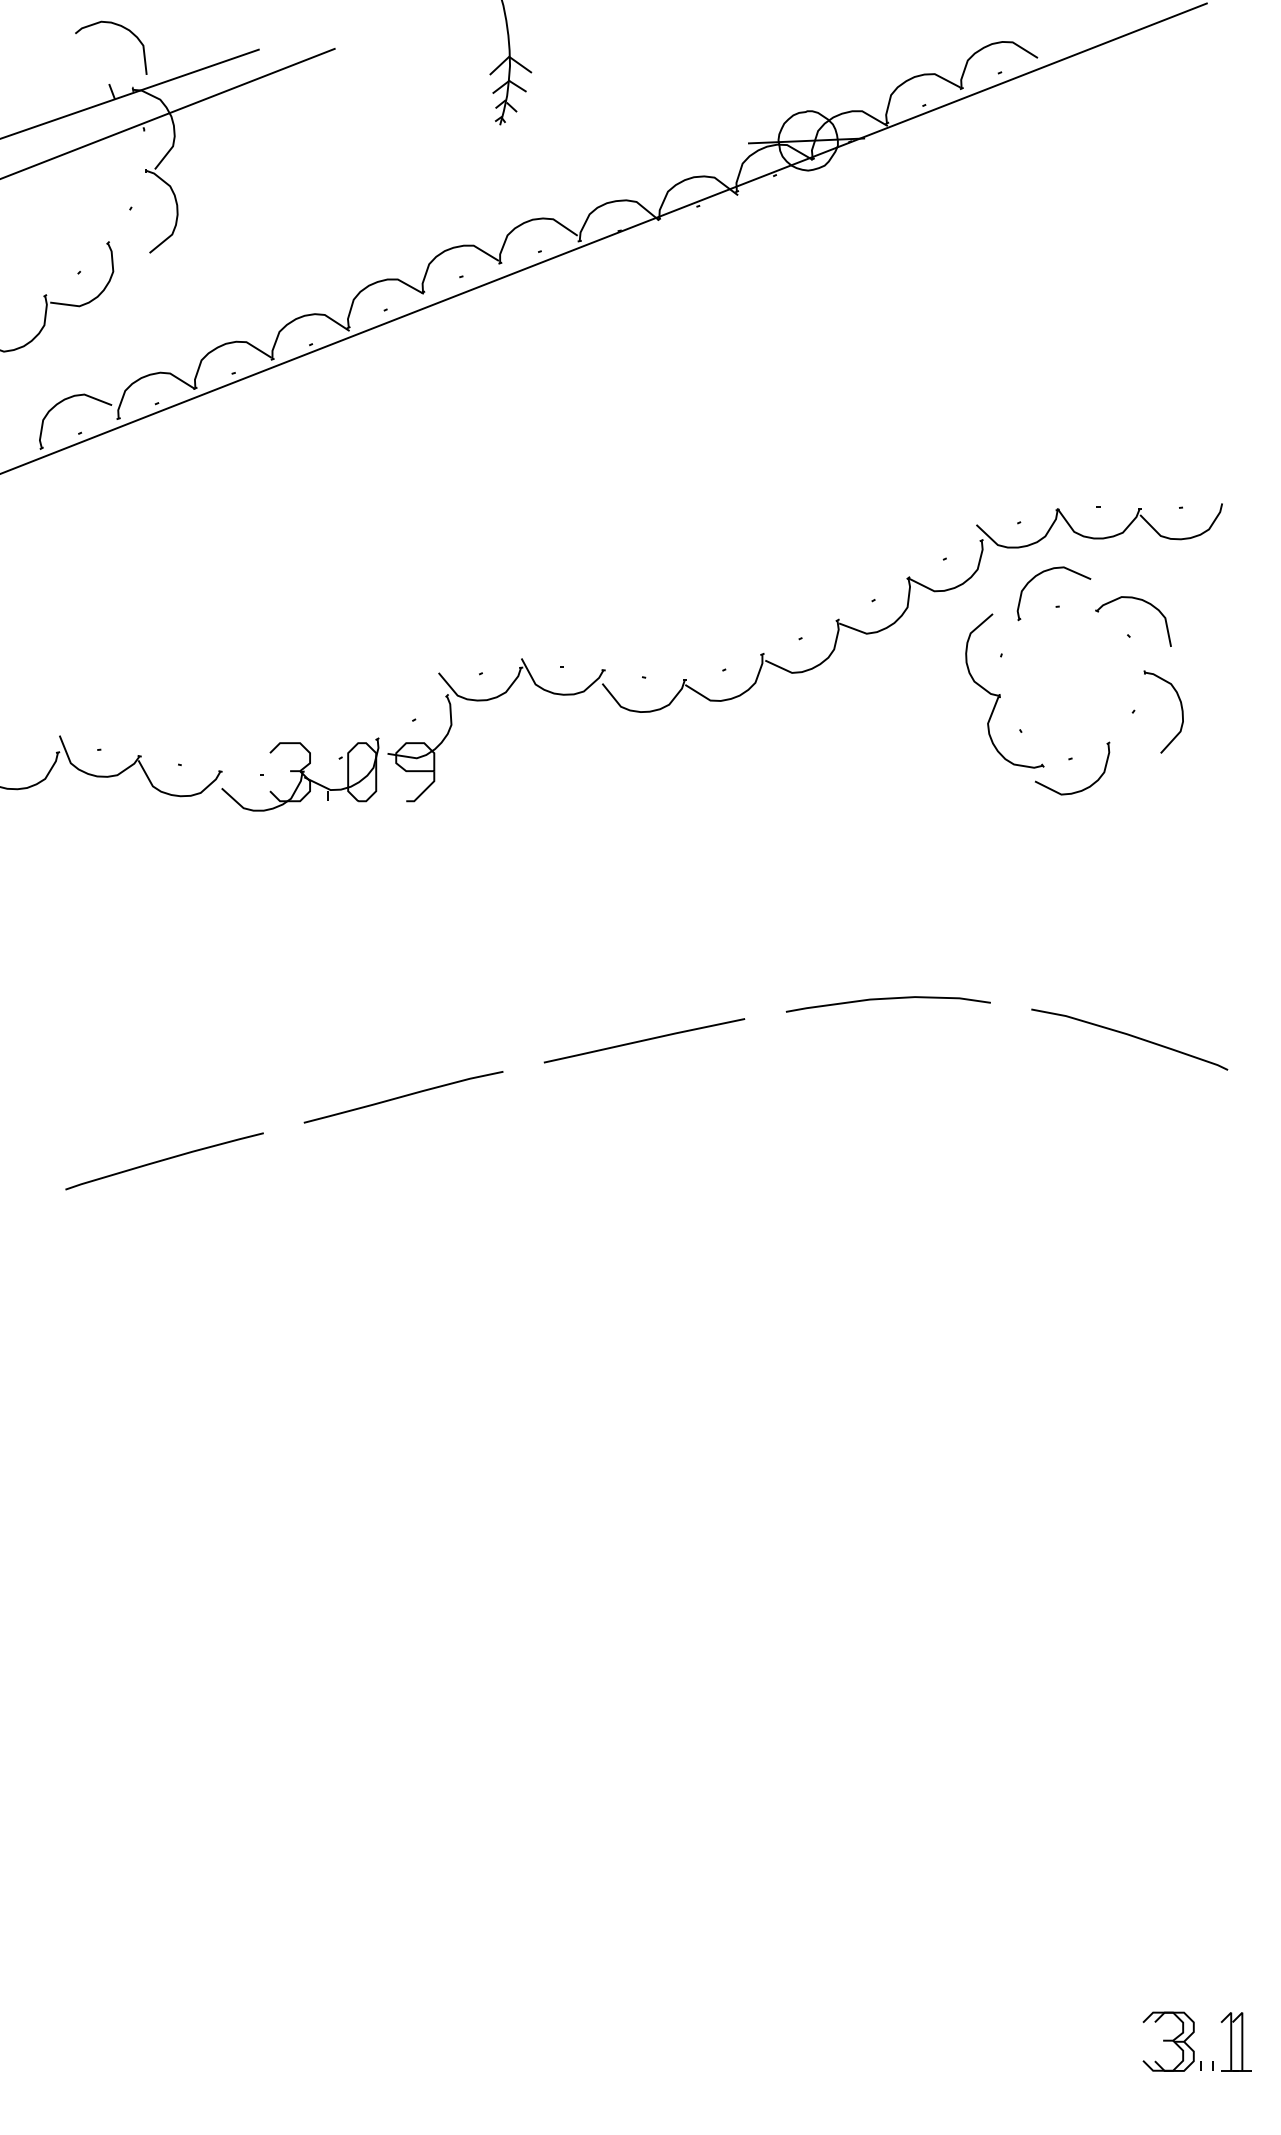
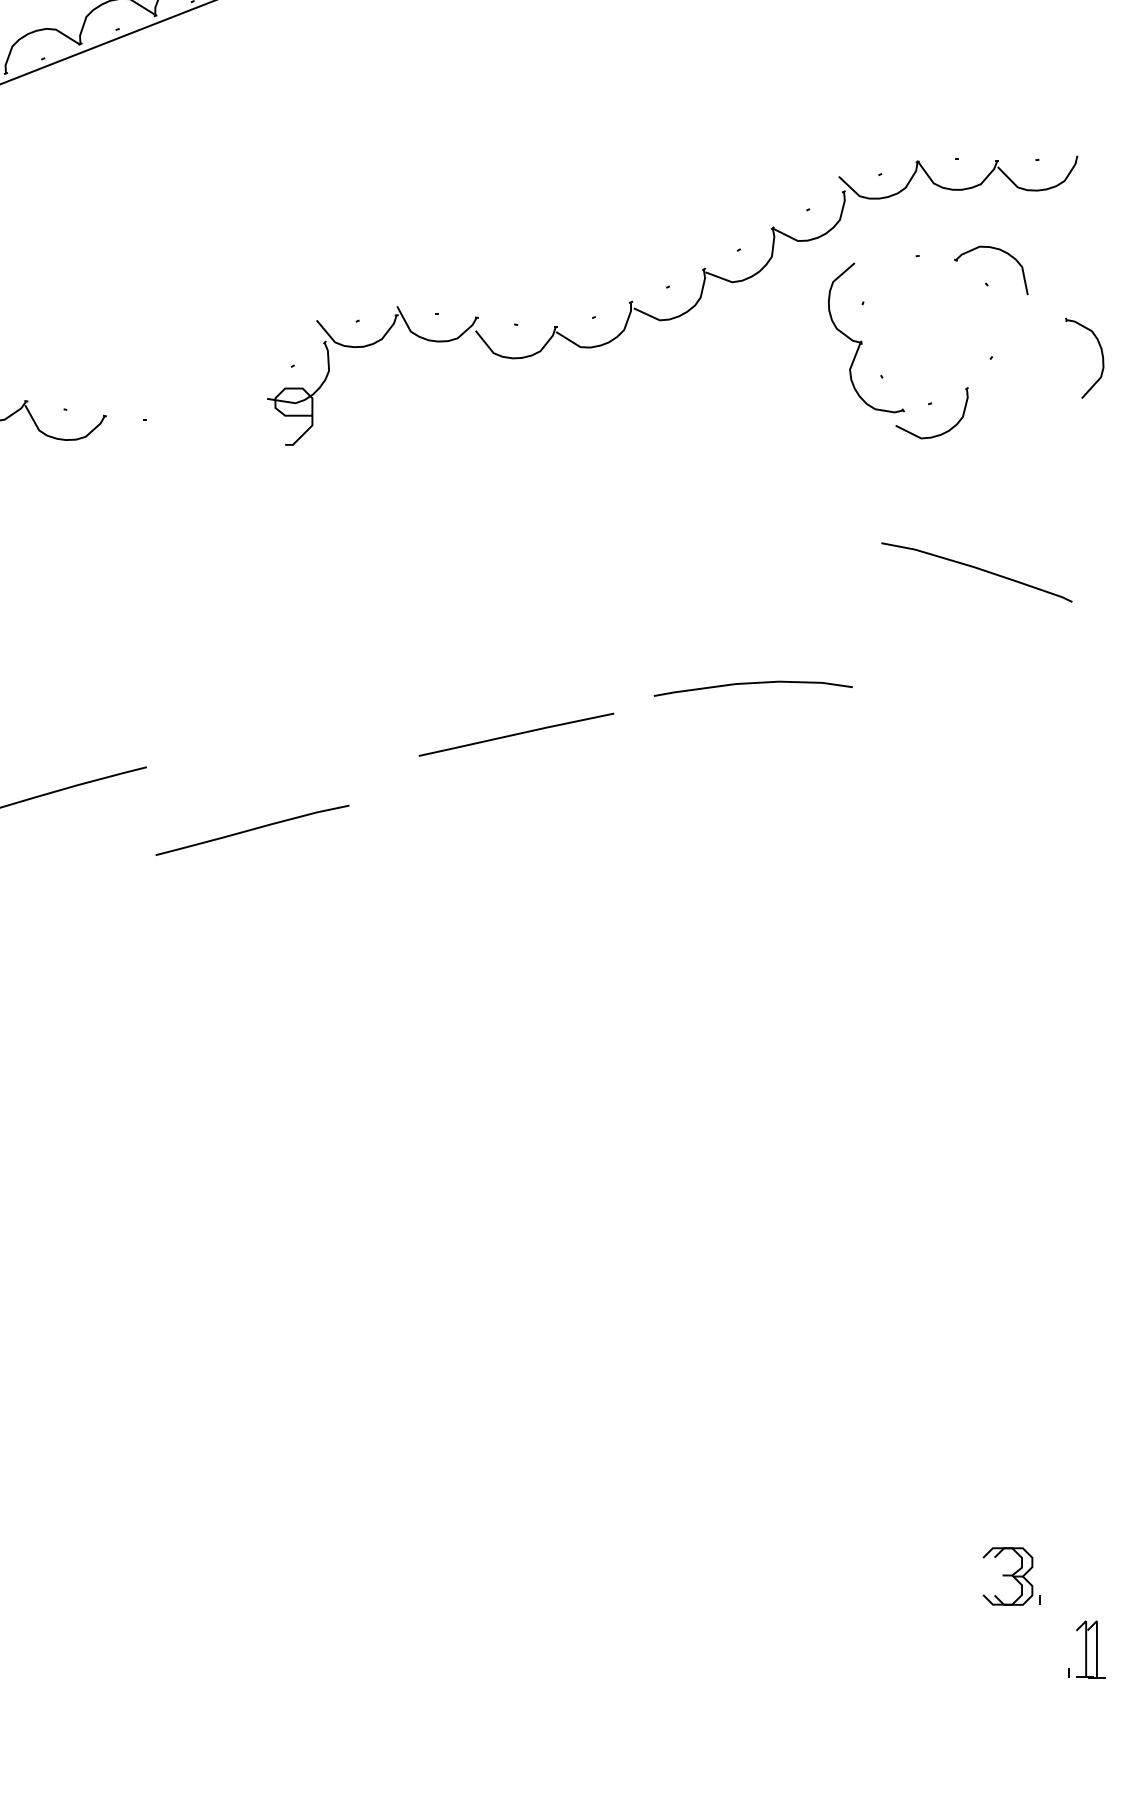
part: (1047, 571) -> (907, 221), removed
part: (1180, 706) -> (1100, 352), moved
part: (300, 774) -> (182, 418), removed
curve: (887, 999) -> (752, 684), moved
curve: (1130, 1036) -> (977, 569), moved
line: (644, 1040) -> (516, 734), moved
curve: (403, 1097) -> (252, 830), moved
part: (1171, 2041) -> (1010, 1576), moved

